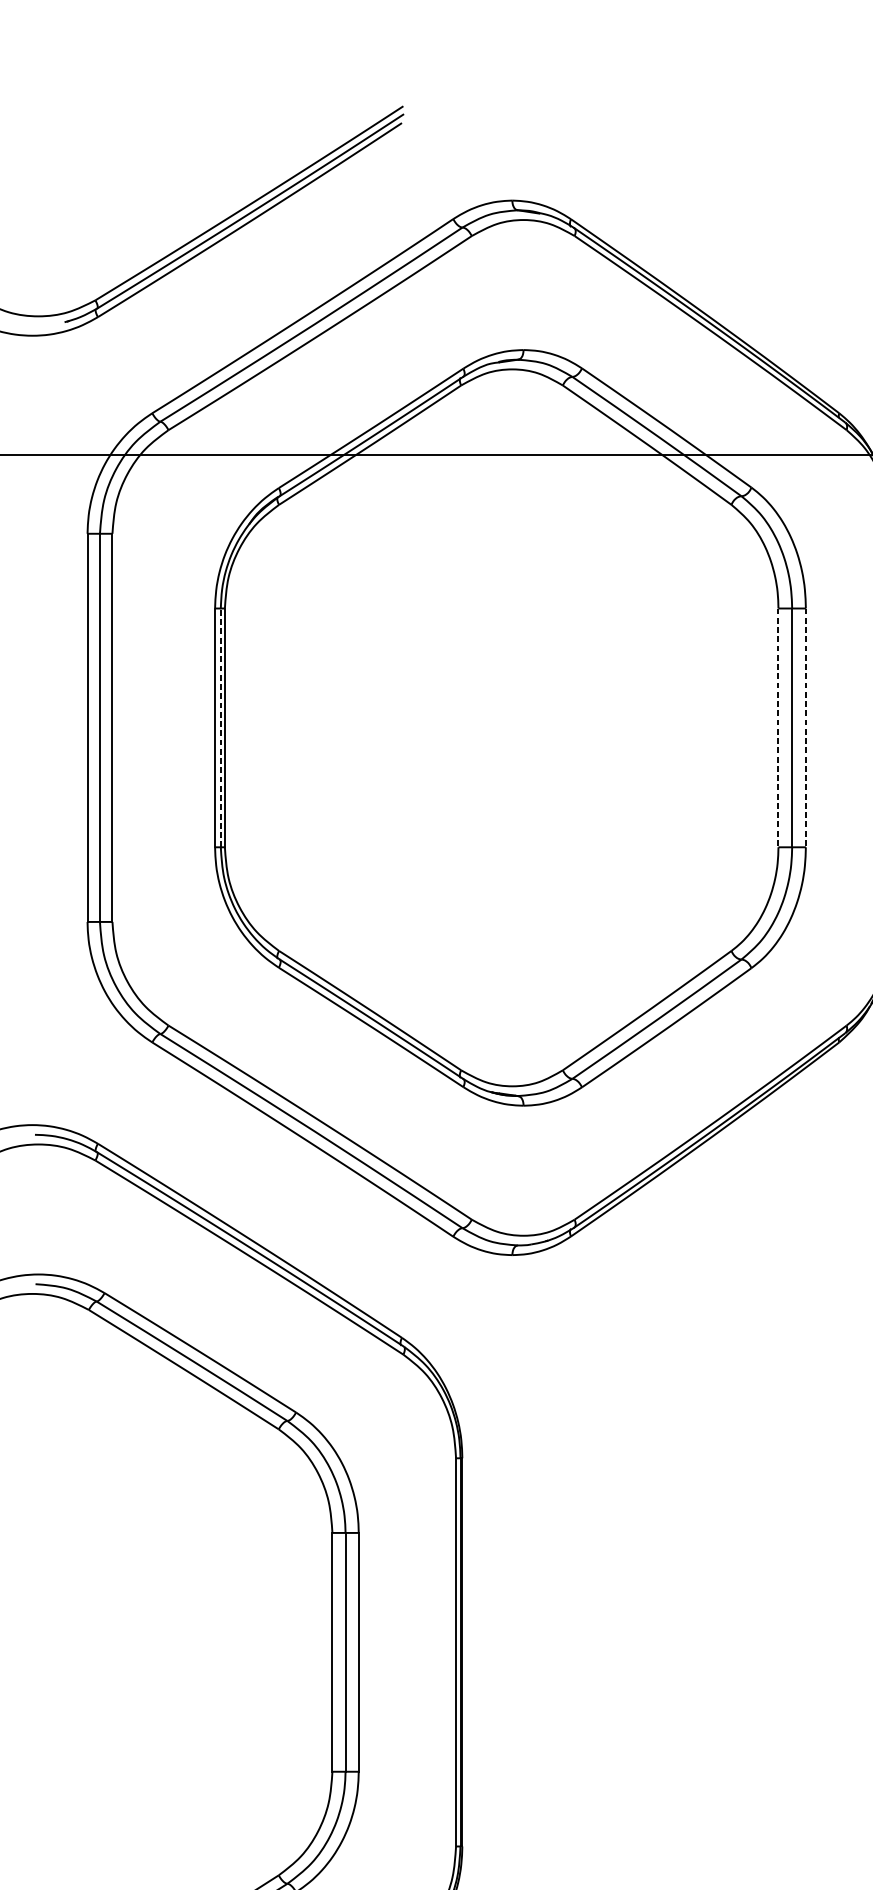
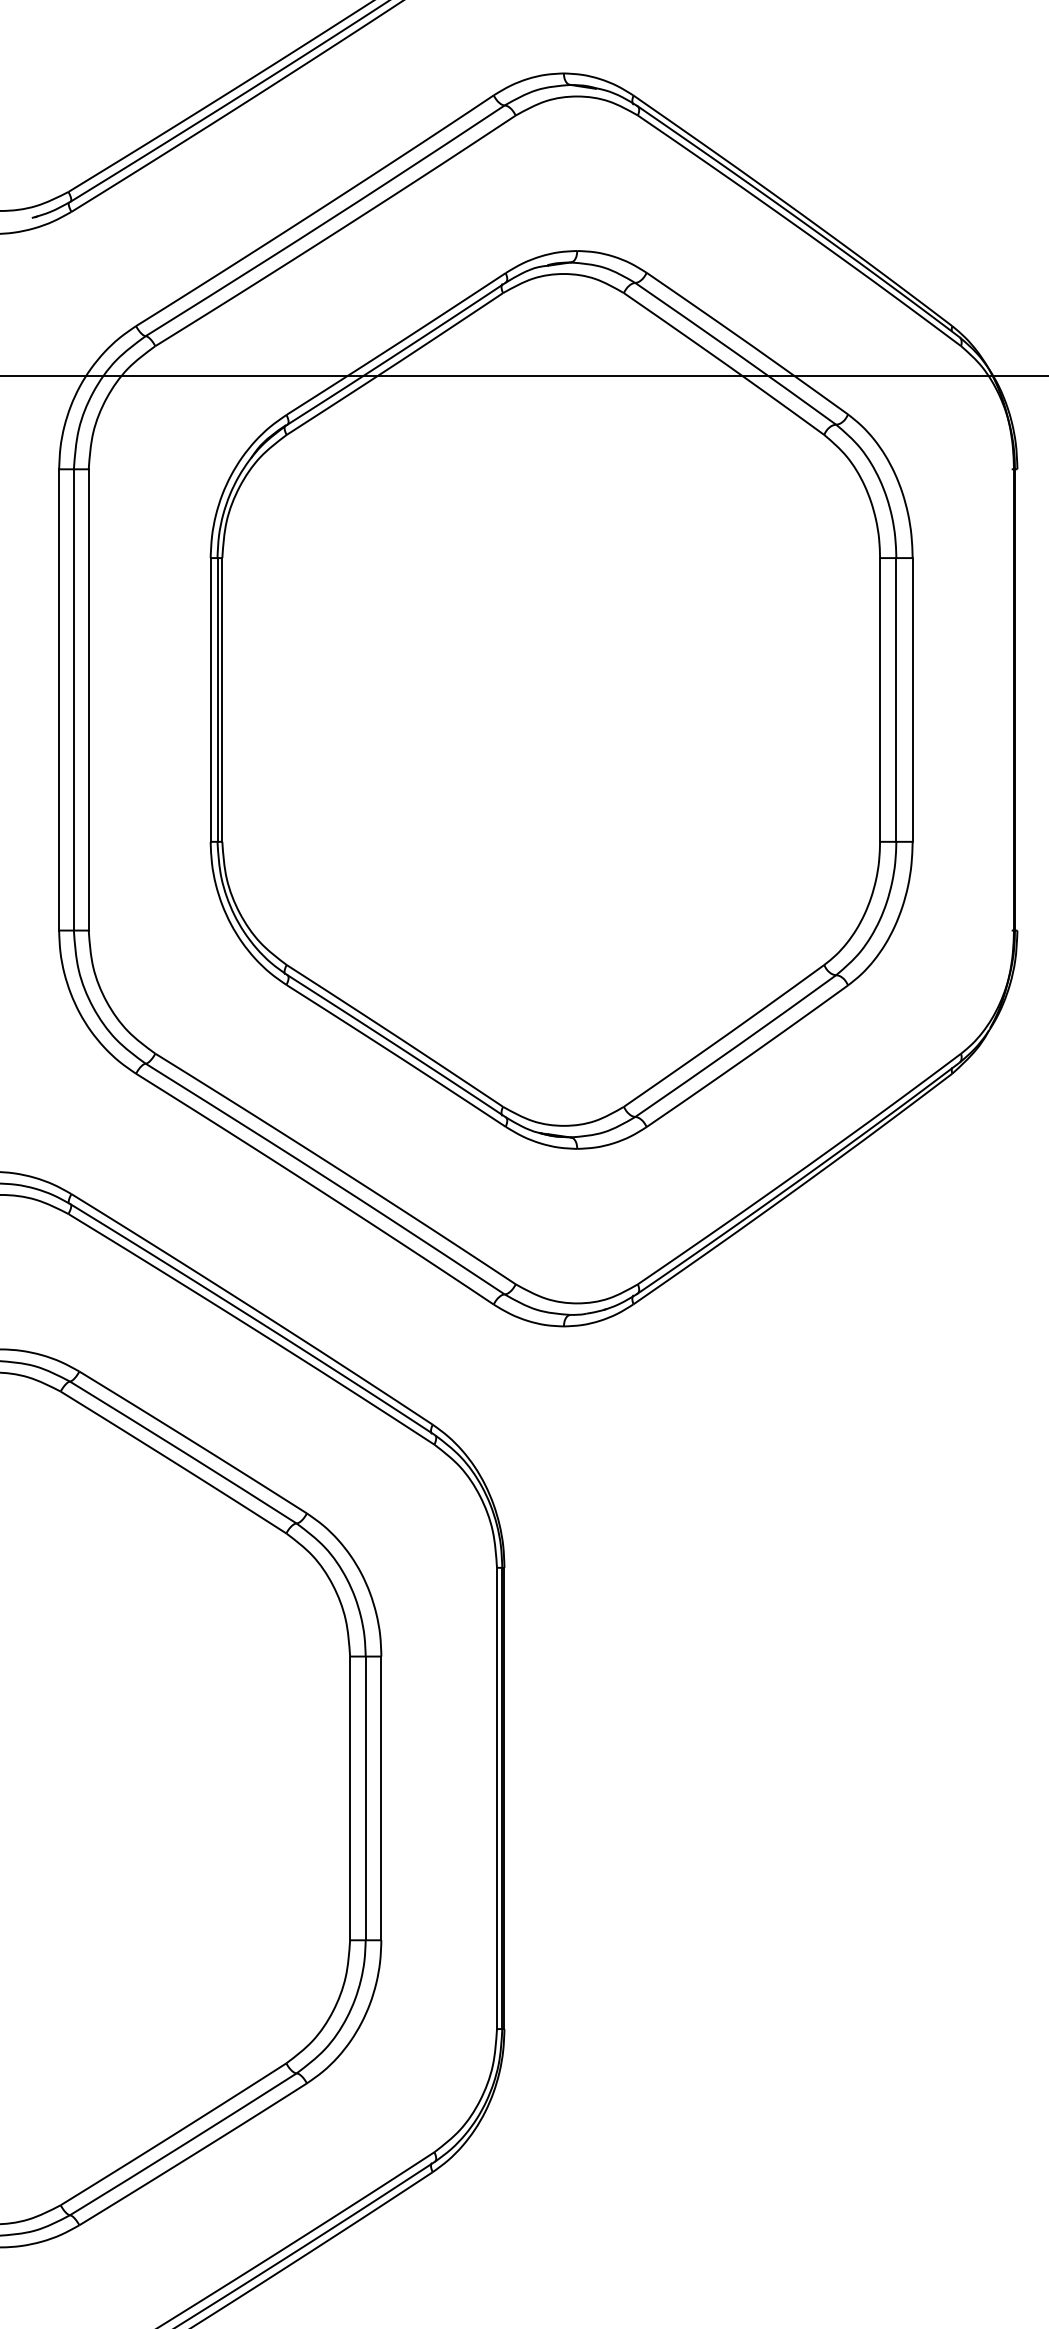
line: (220, 727) -> (217, 699), dashed -> solid
line: (778, 727) -> (880, 699), dashed -> solid
line: (805, 727) -> (912, 699), dashed -> solid

